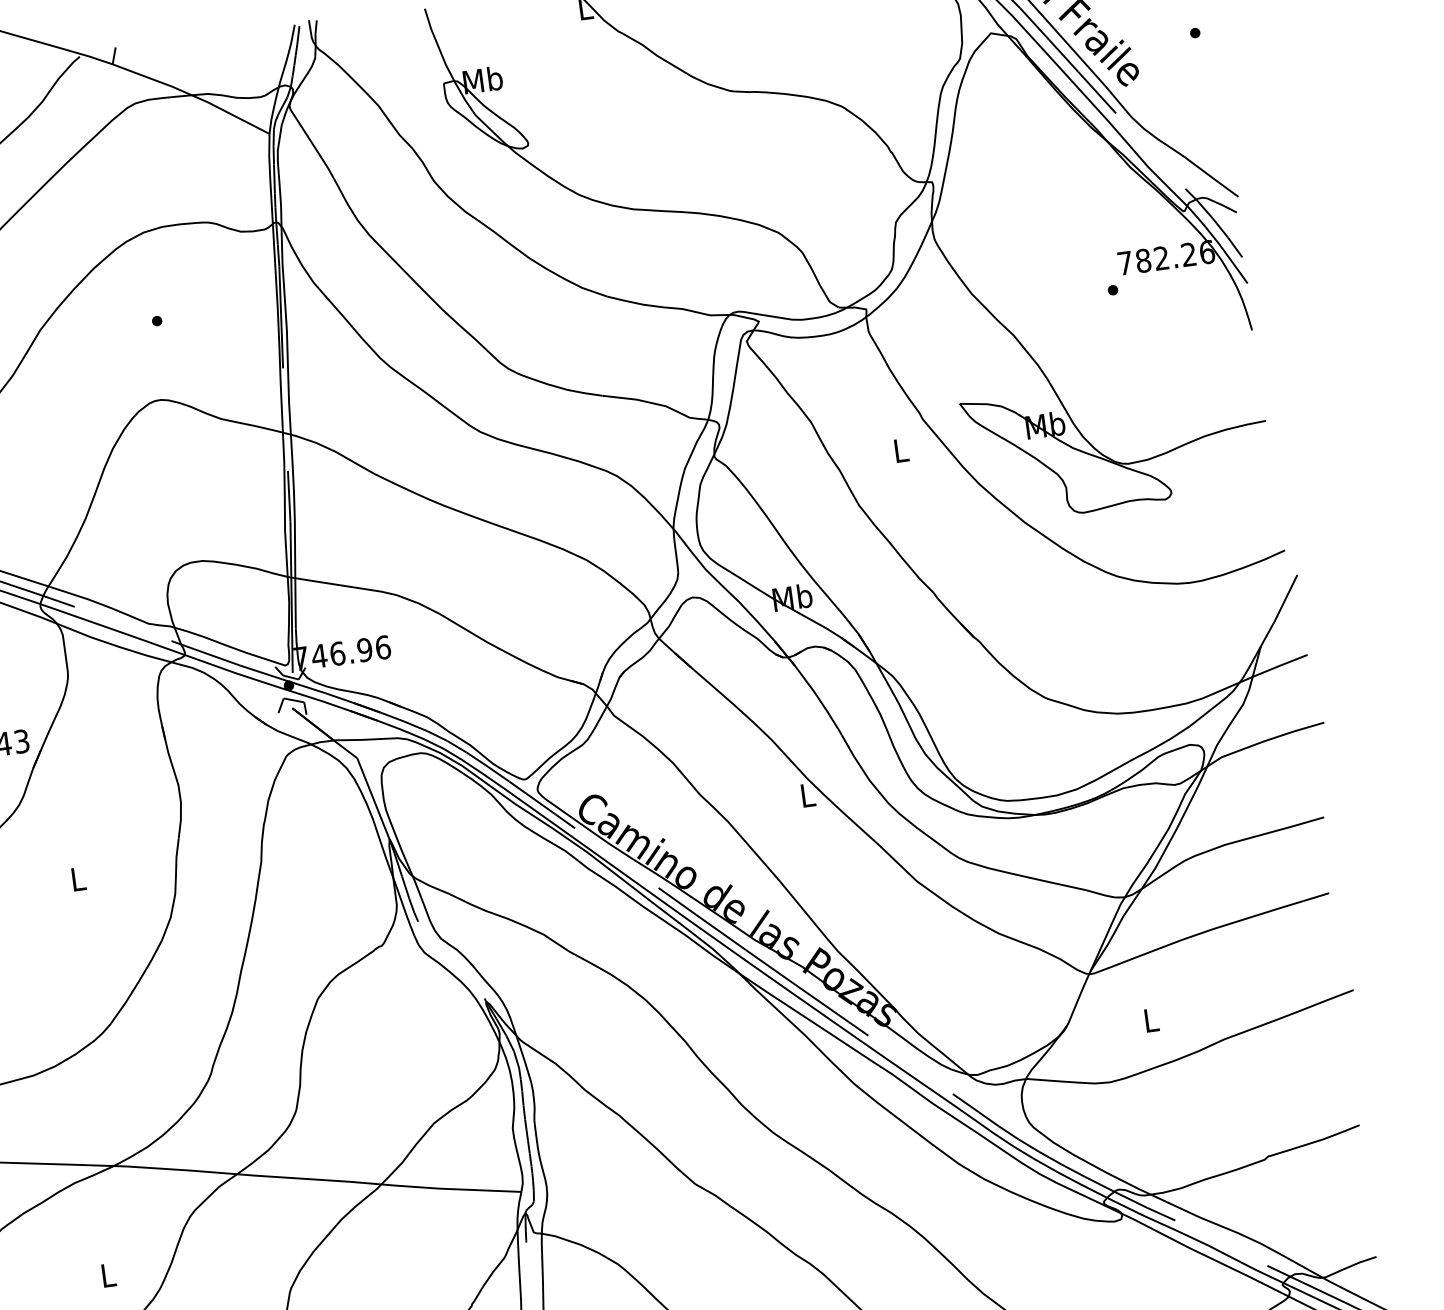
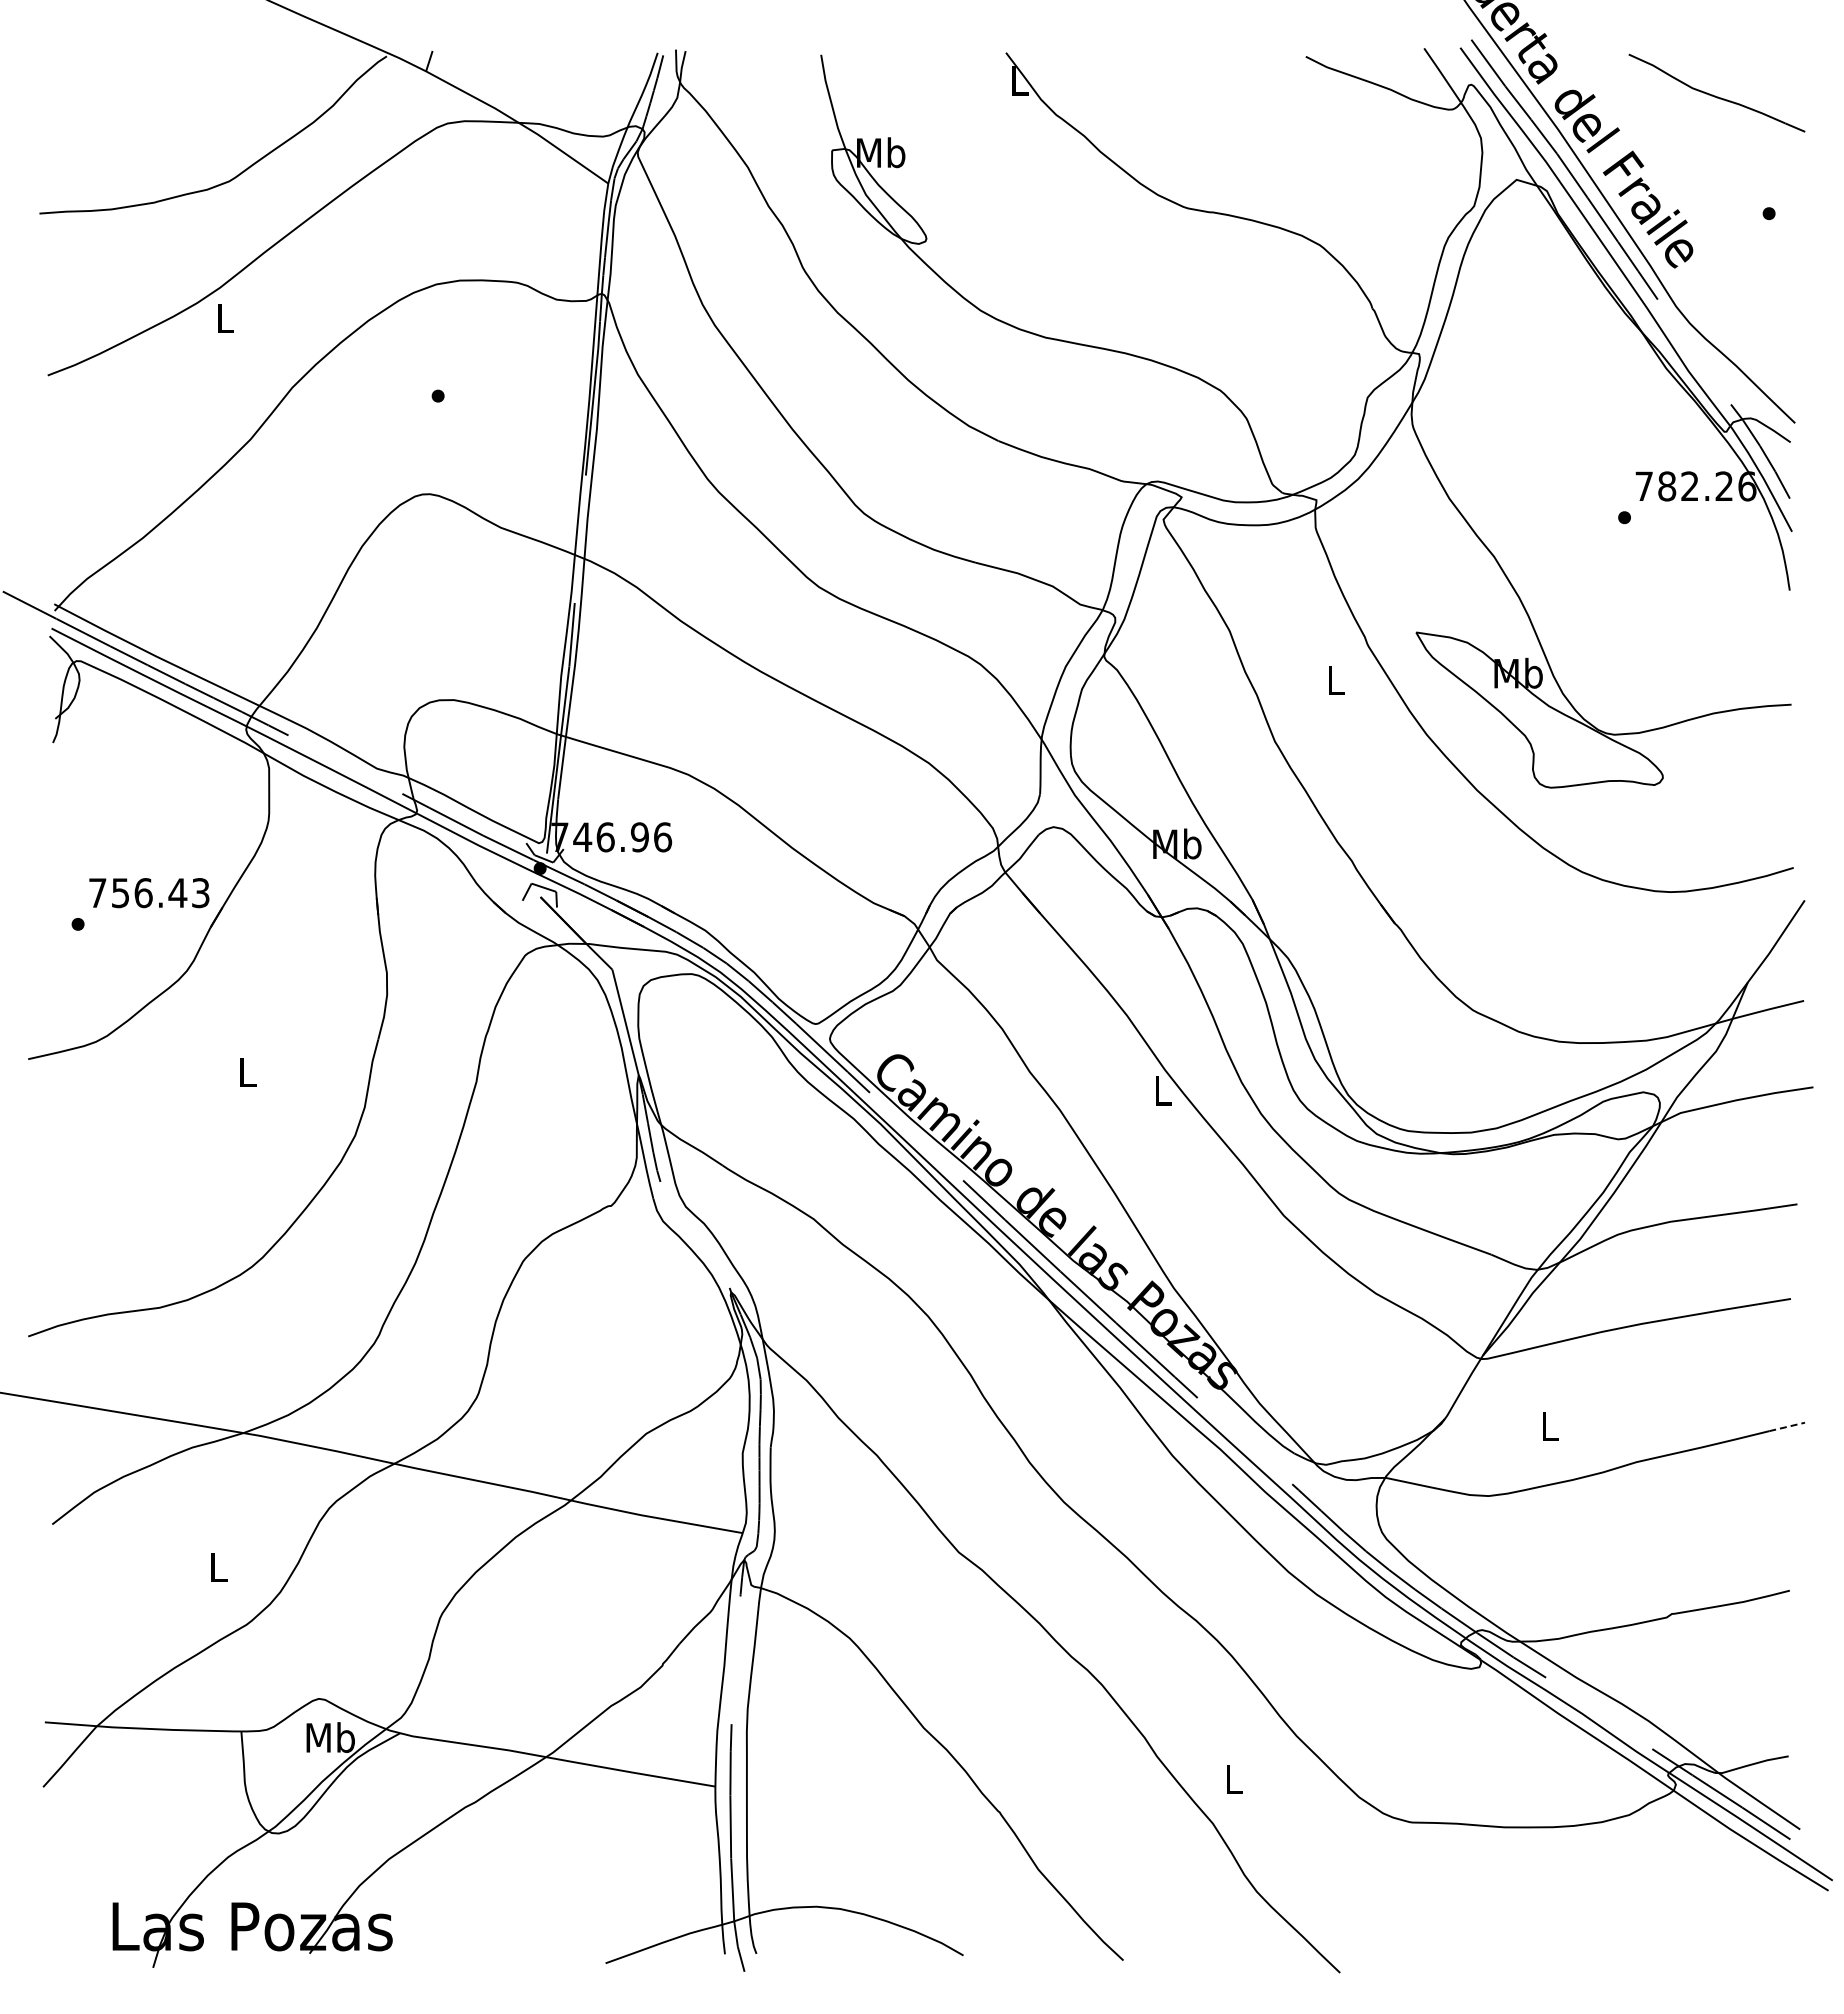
line: (1340, 994) -> (1787, 1426), solid -> dashed

